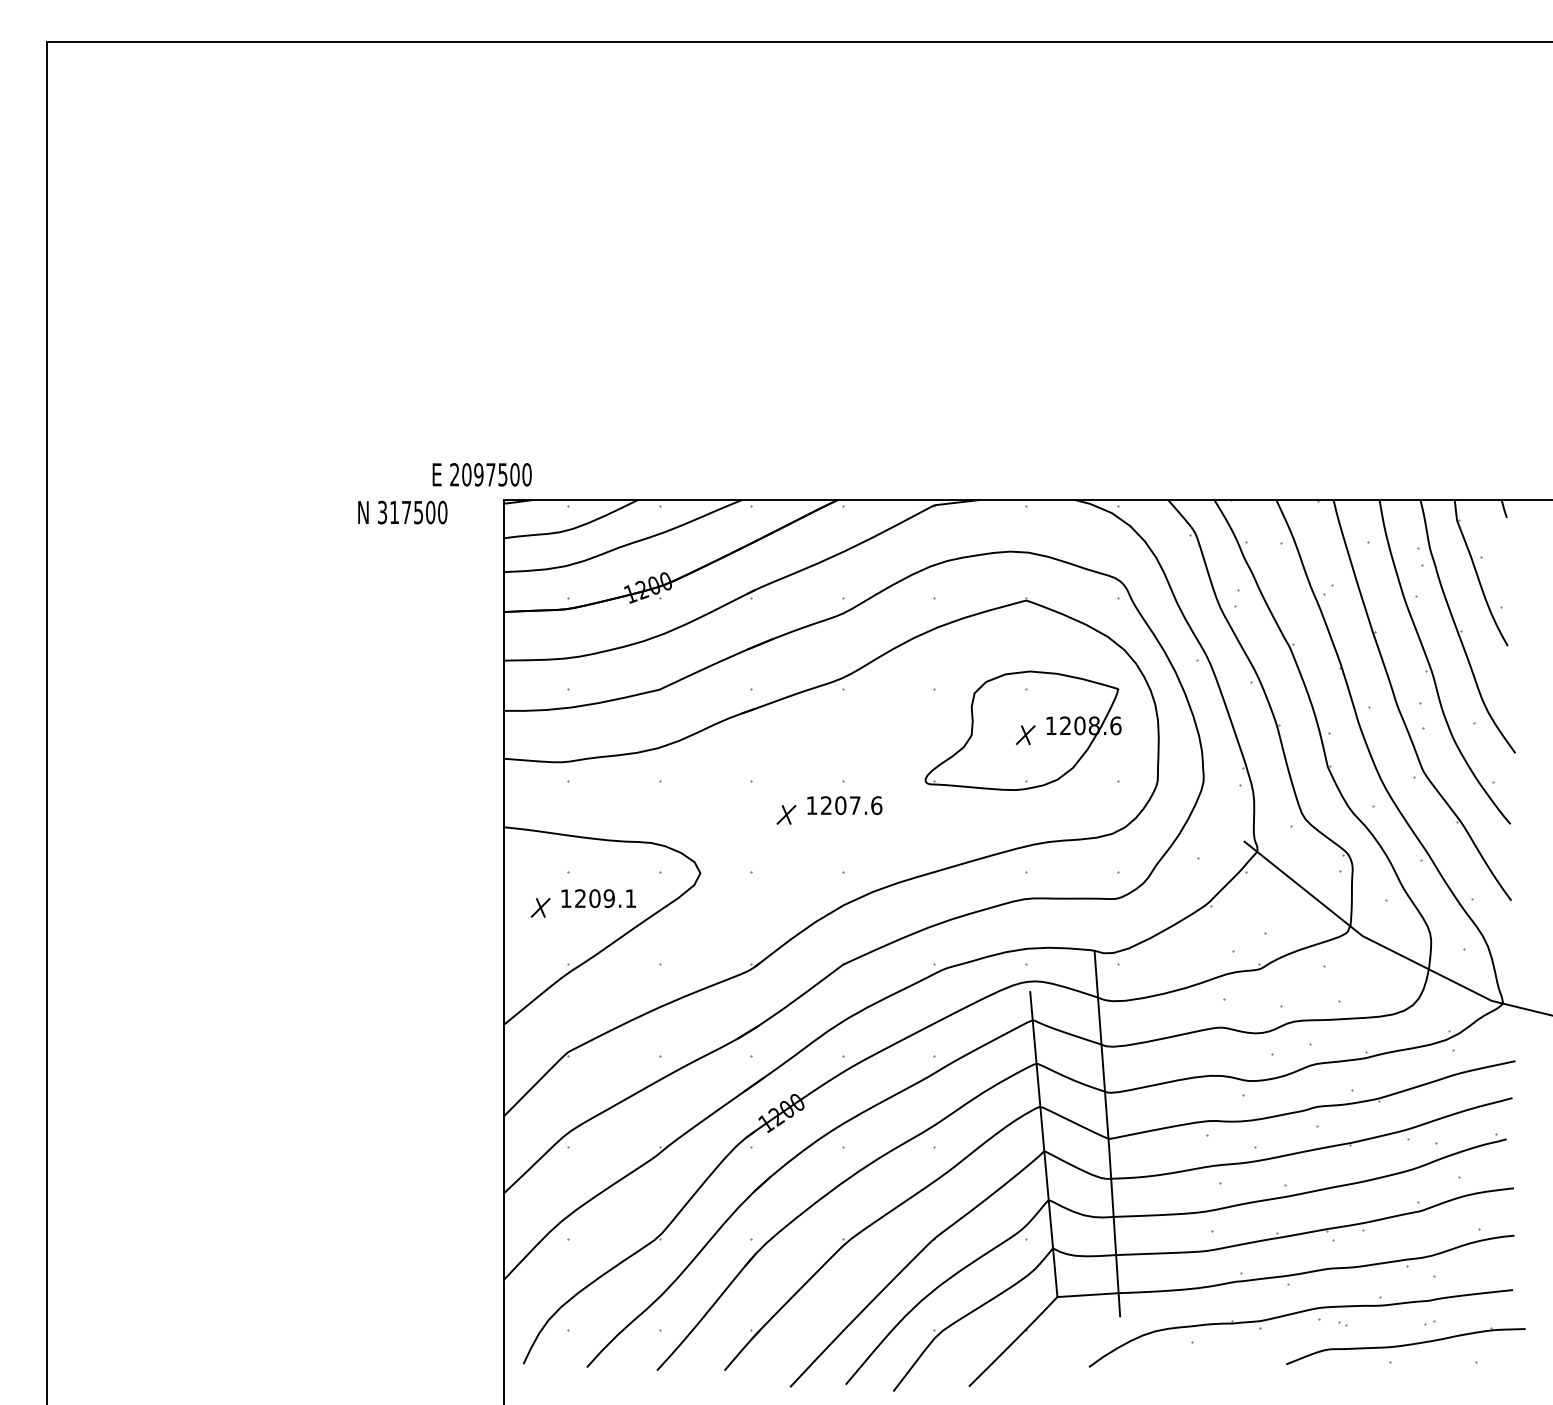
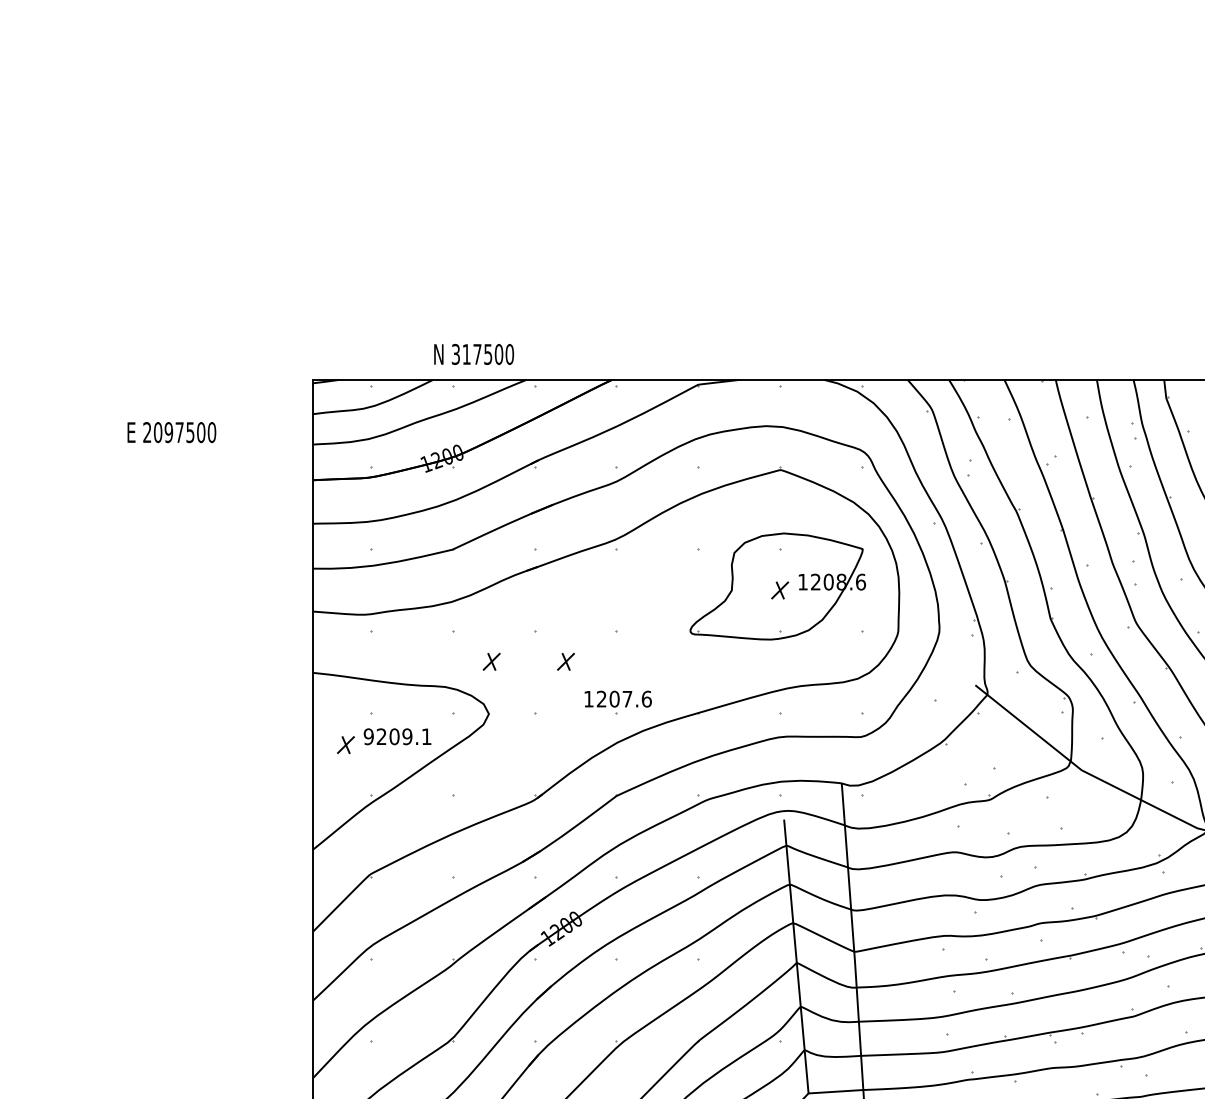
text: (481, 474) -> (171, 432), moved
text: (402, 512) -> (473, 354), moved
text: (844, 805) -> (617, 699), moved
part: (703, 814) -> (491, 661), added
text: (565, 898) -> (368, 736), 1209.1 -> 9209.1

